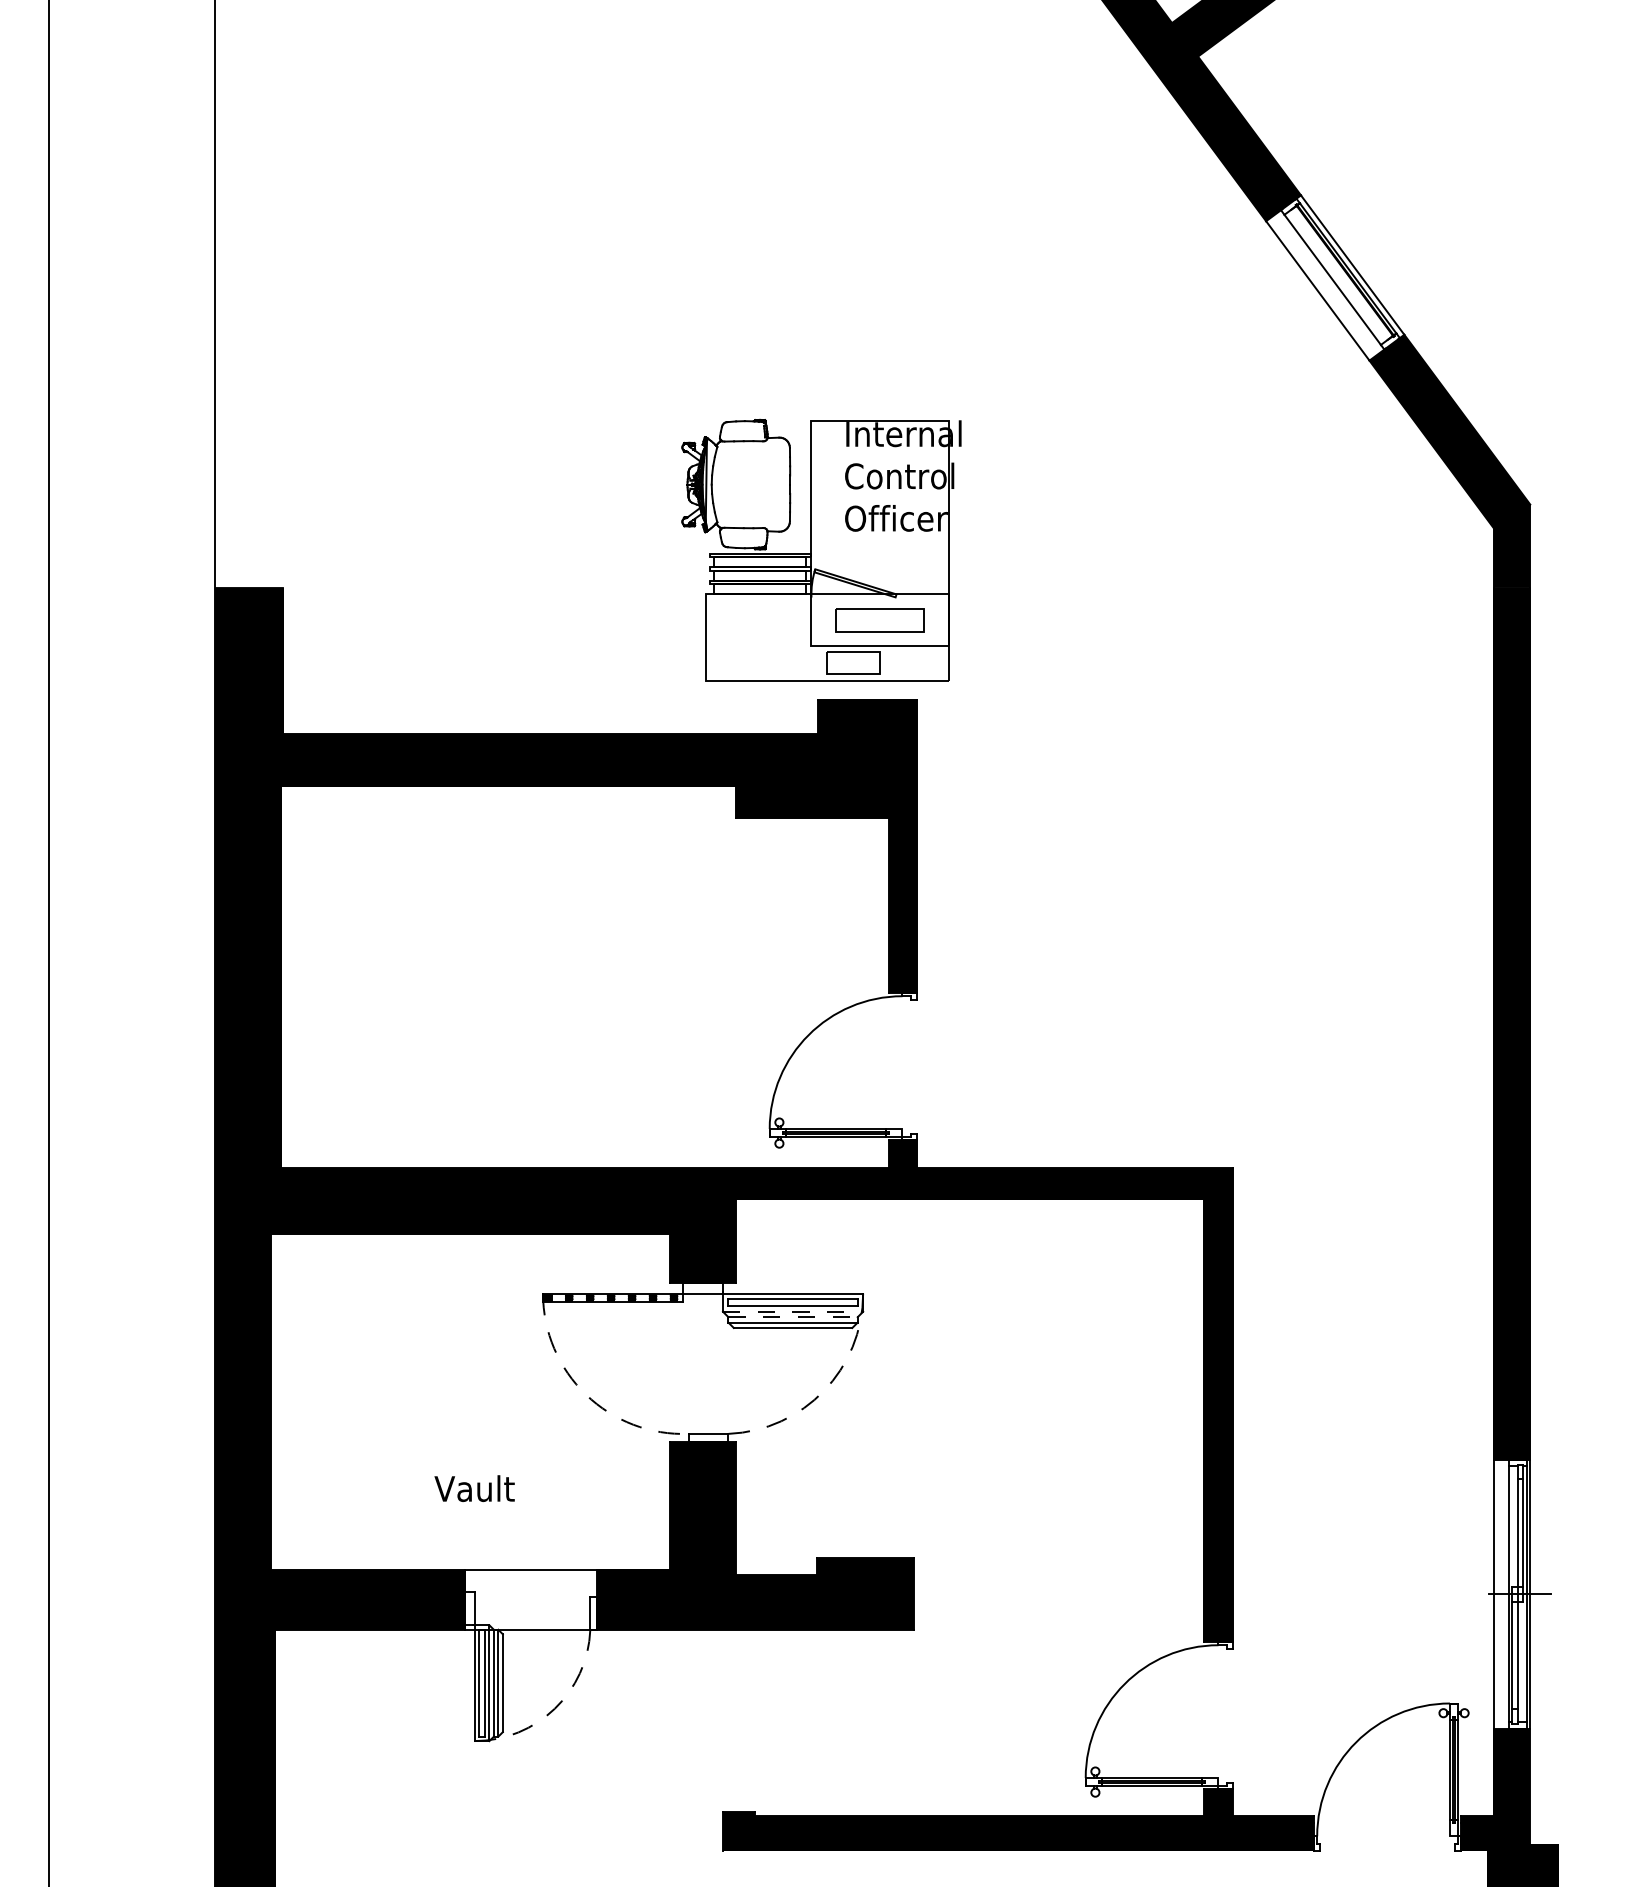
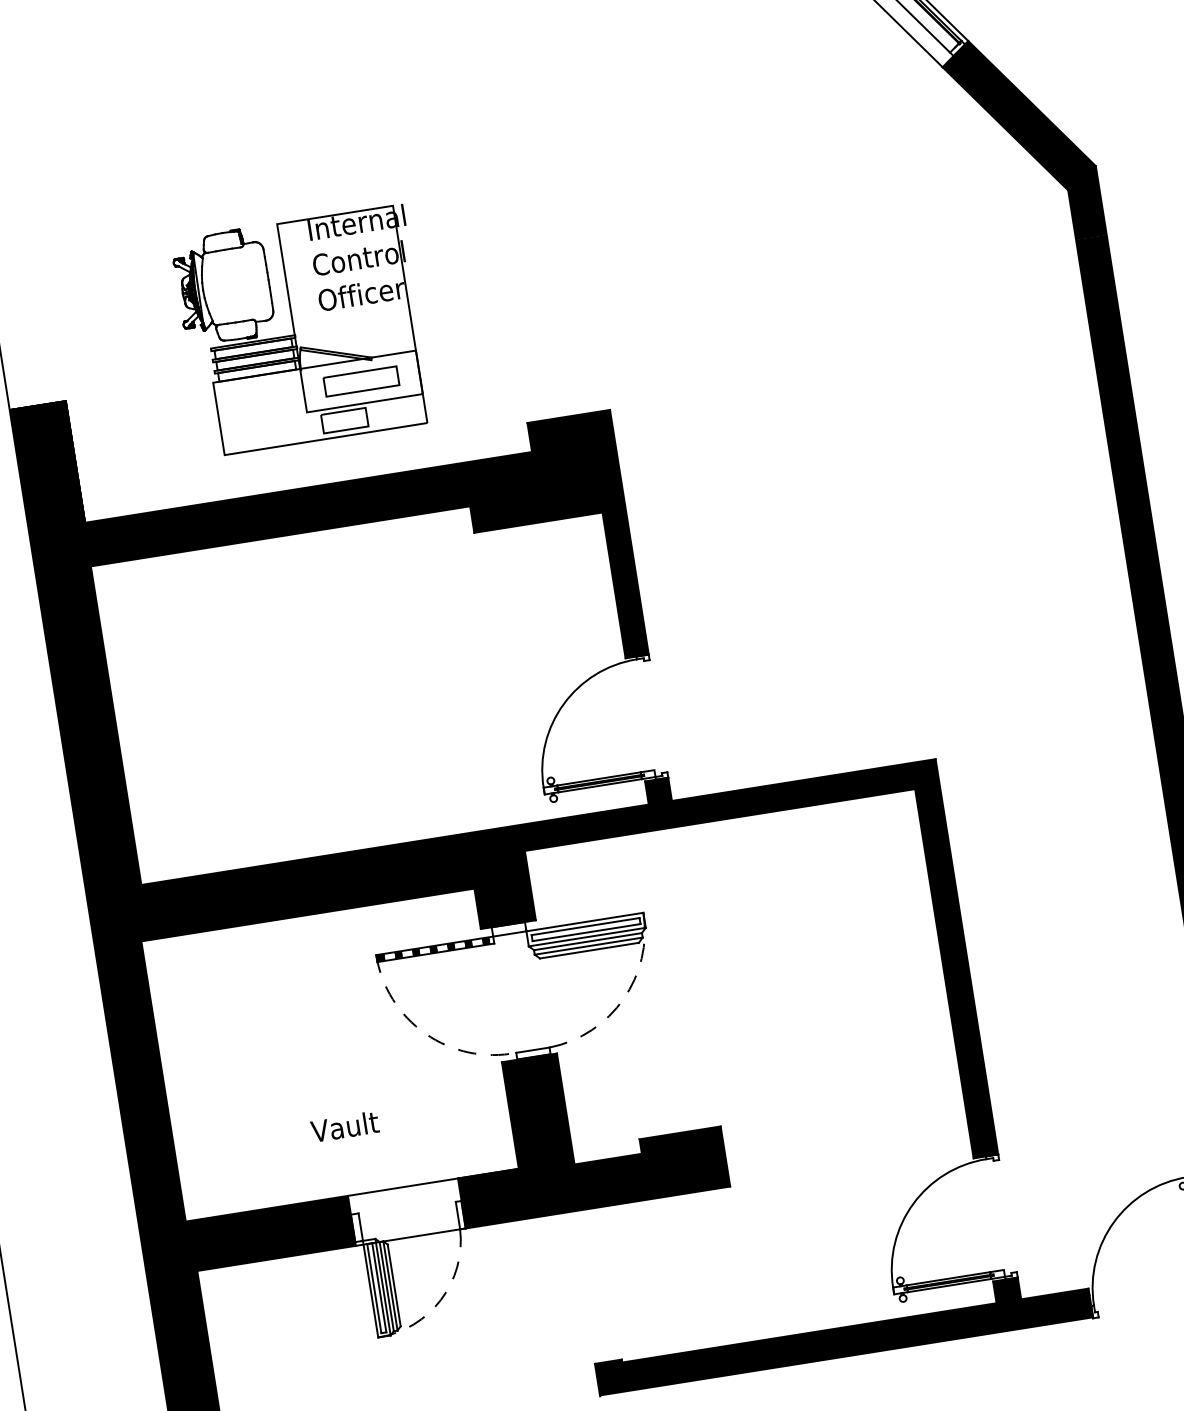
part: (821, 549) -> (303, 330), moved
line: (793, 1311) -> (587, 936), dashed -> solid
line: (793, 1317) -> (588, 941), dashed -> solid

